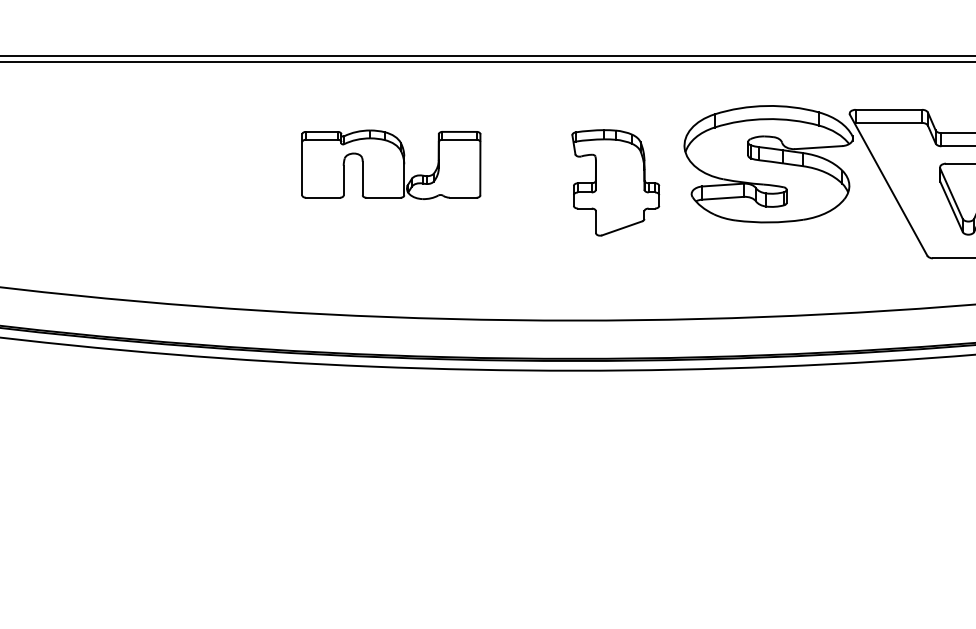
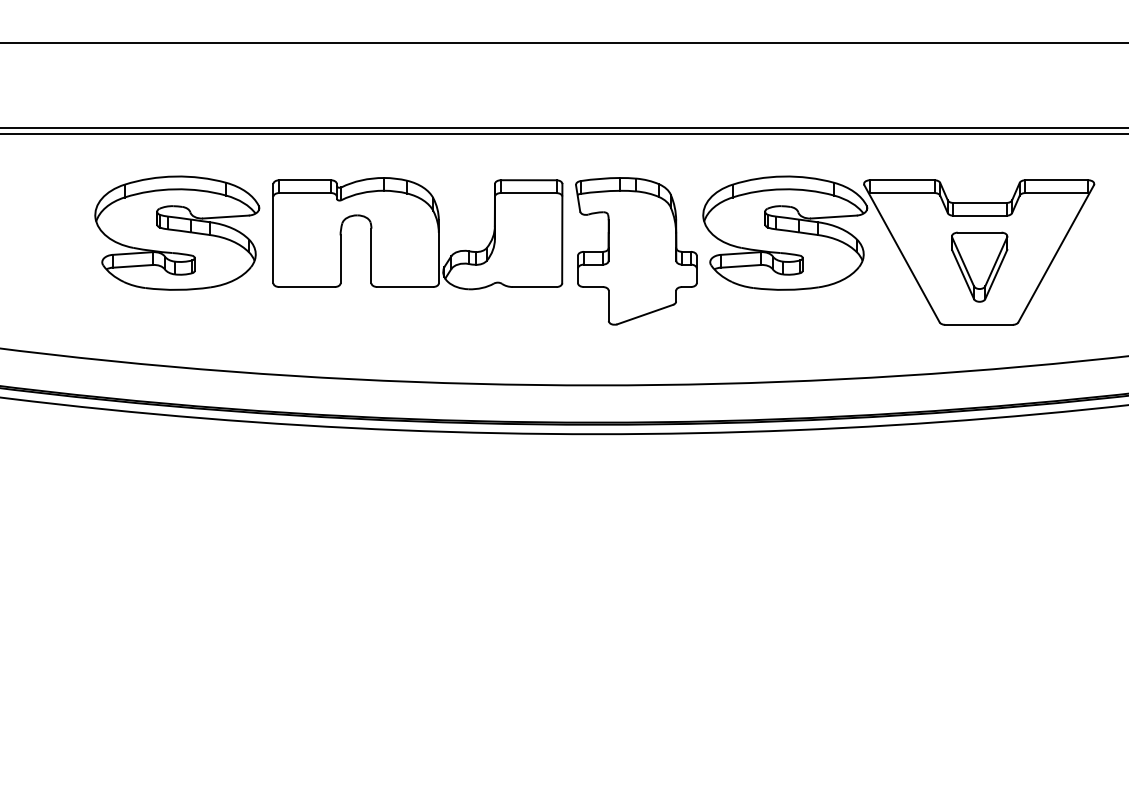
part: (144, 163) -> (177, 232), added
part: (390, 164) -> (417, 233), size x1.67
part: (615, 183) -> (636, 251), size x1.43

